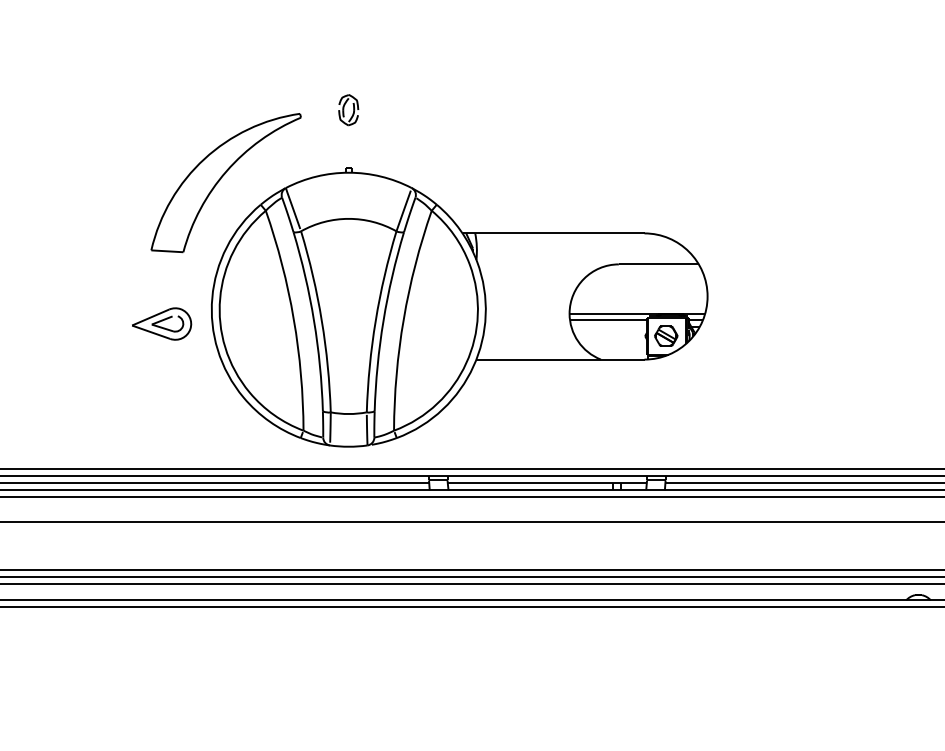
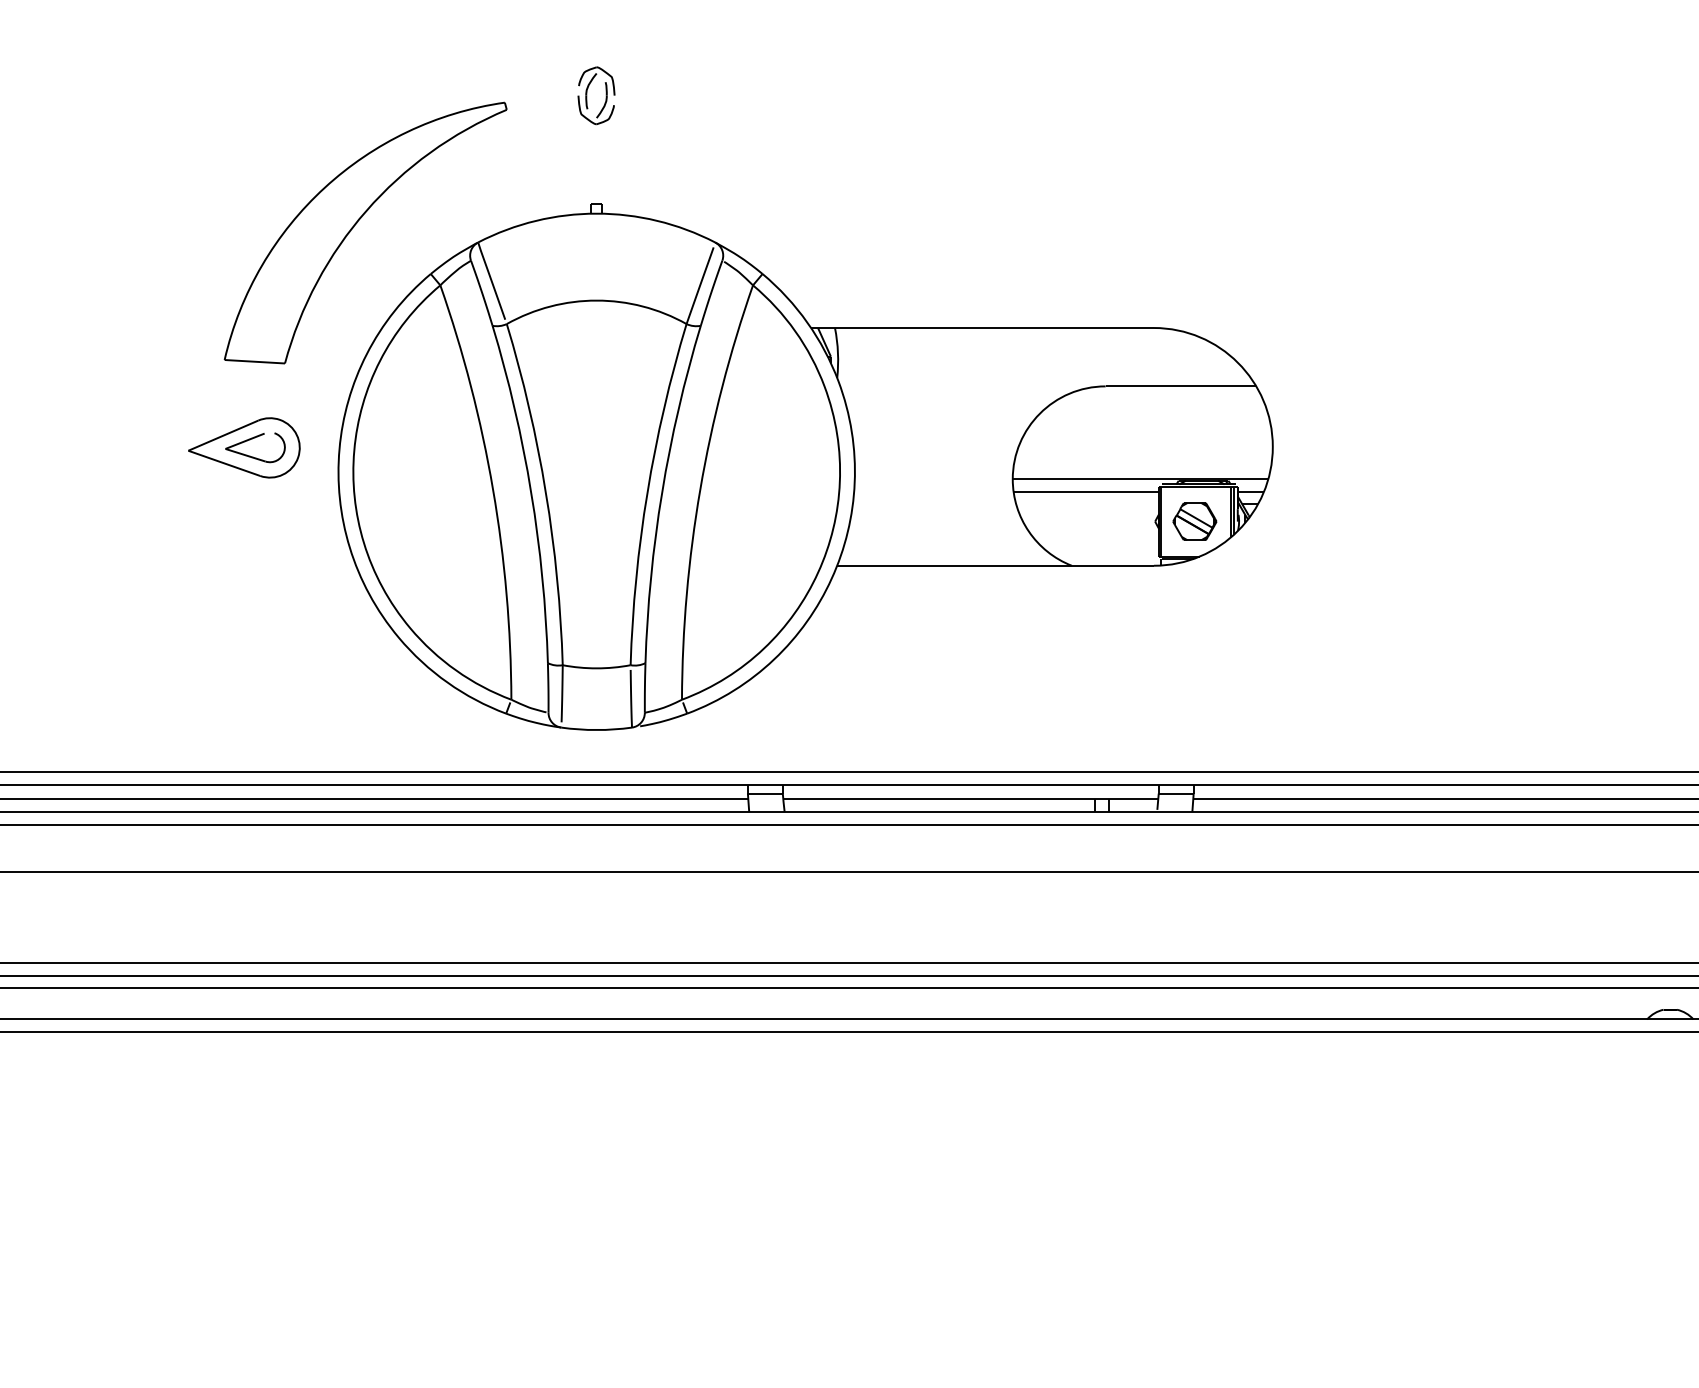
part: (162, 323) -> (245, 446), moved

